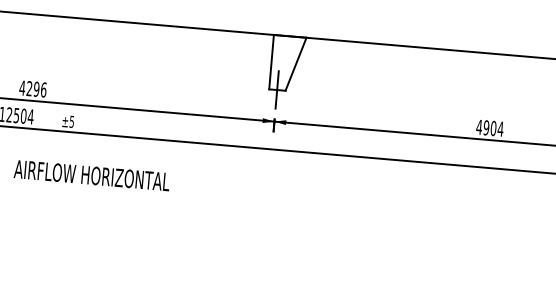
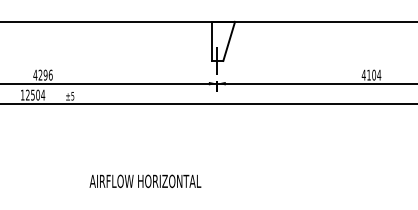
text: (485, 126) -> (368, 74), 4904 -> 4104
text: (92, 174) -> (145, 180), moved

